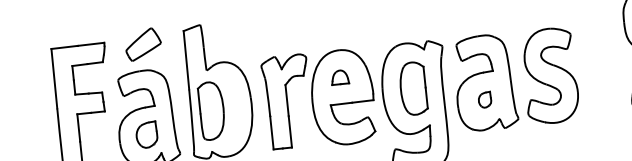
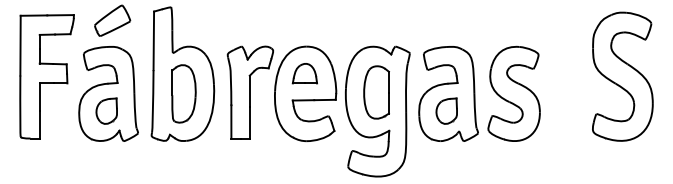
part: (339, 77) -> (304, 73), size x1.43
part: (484, 99) -> (446, 110), size x1.67
part: (211, 110) -> (183, 93), moved

